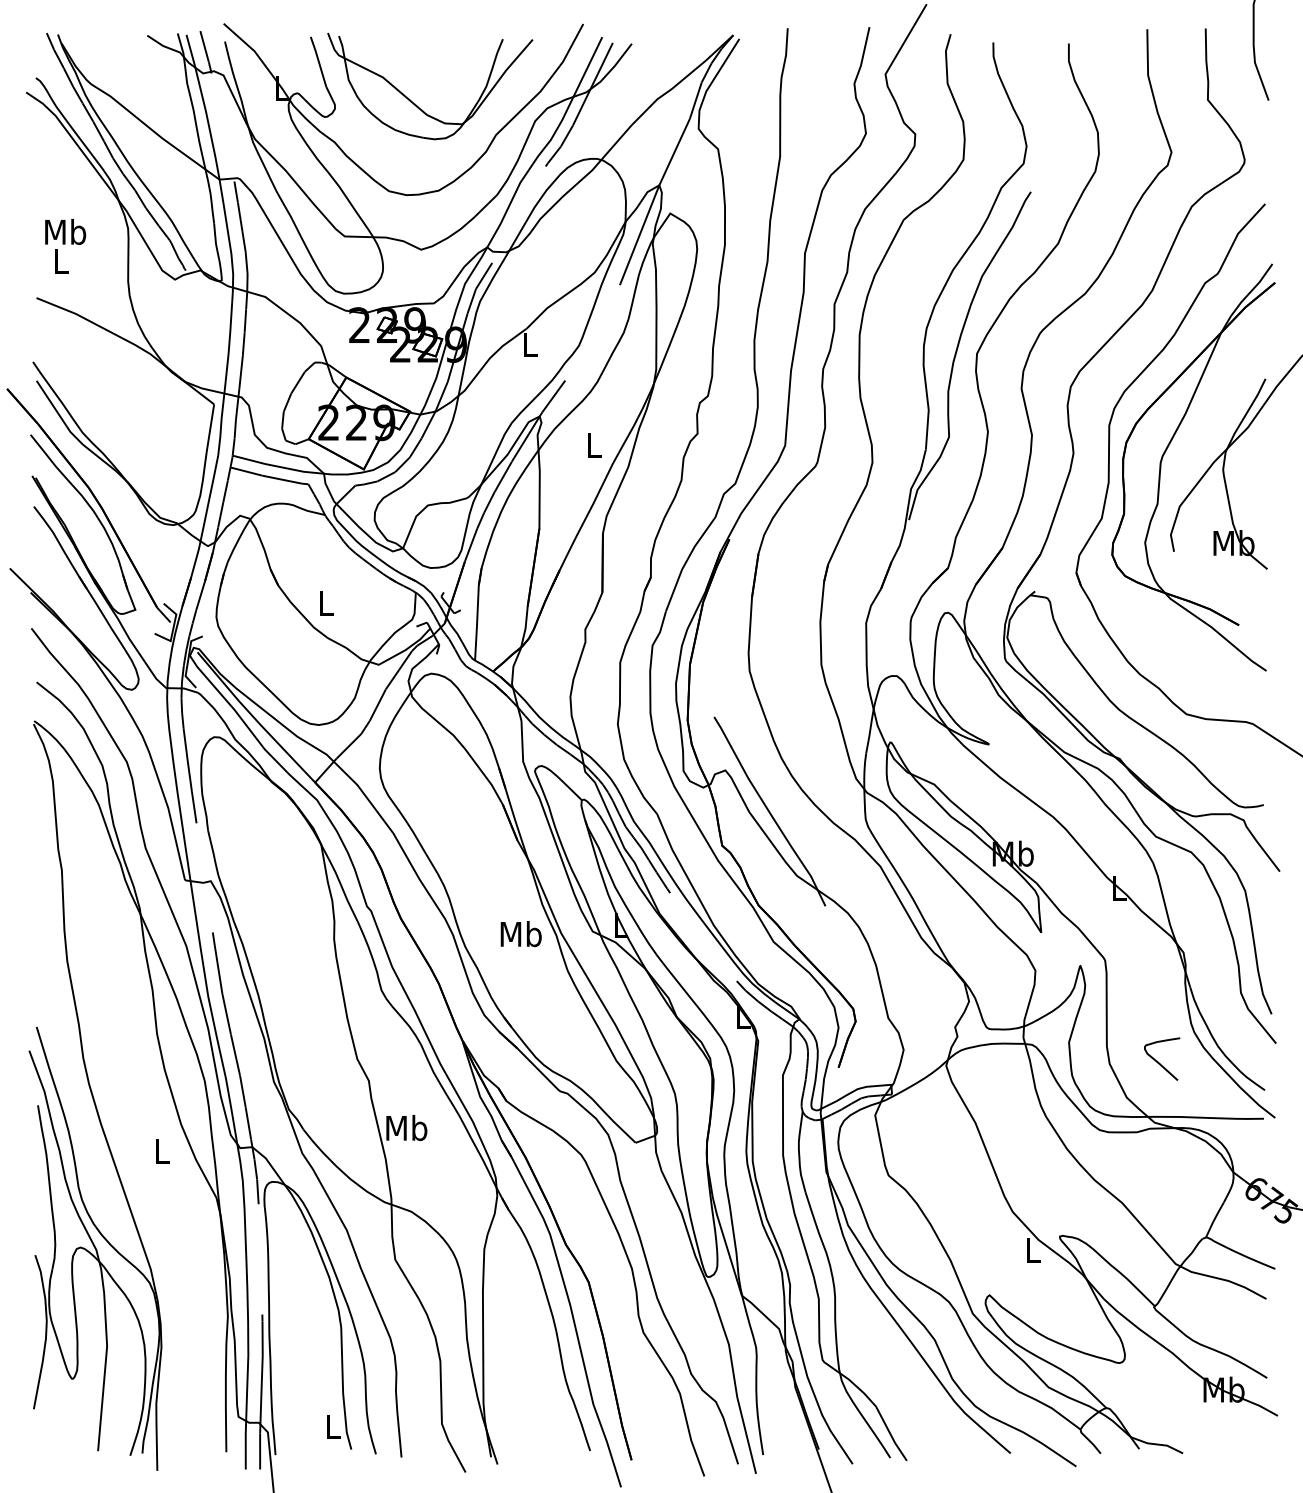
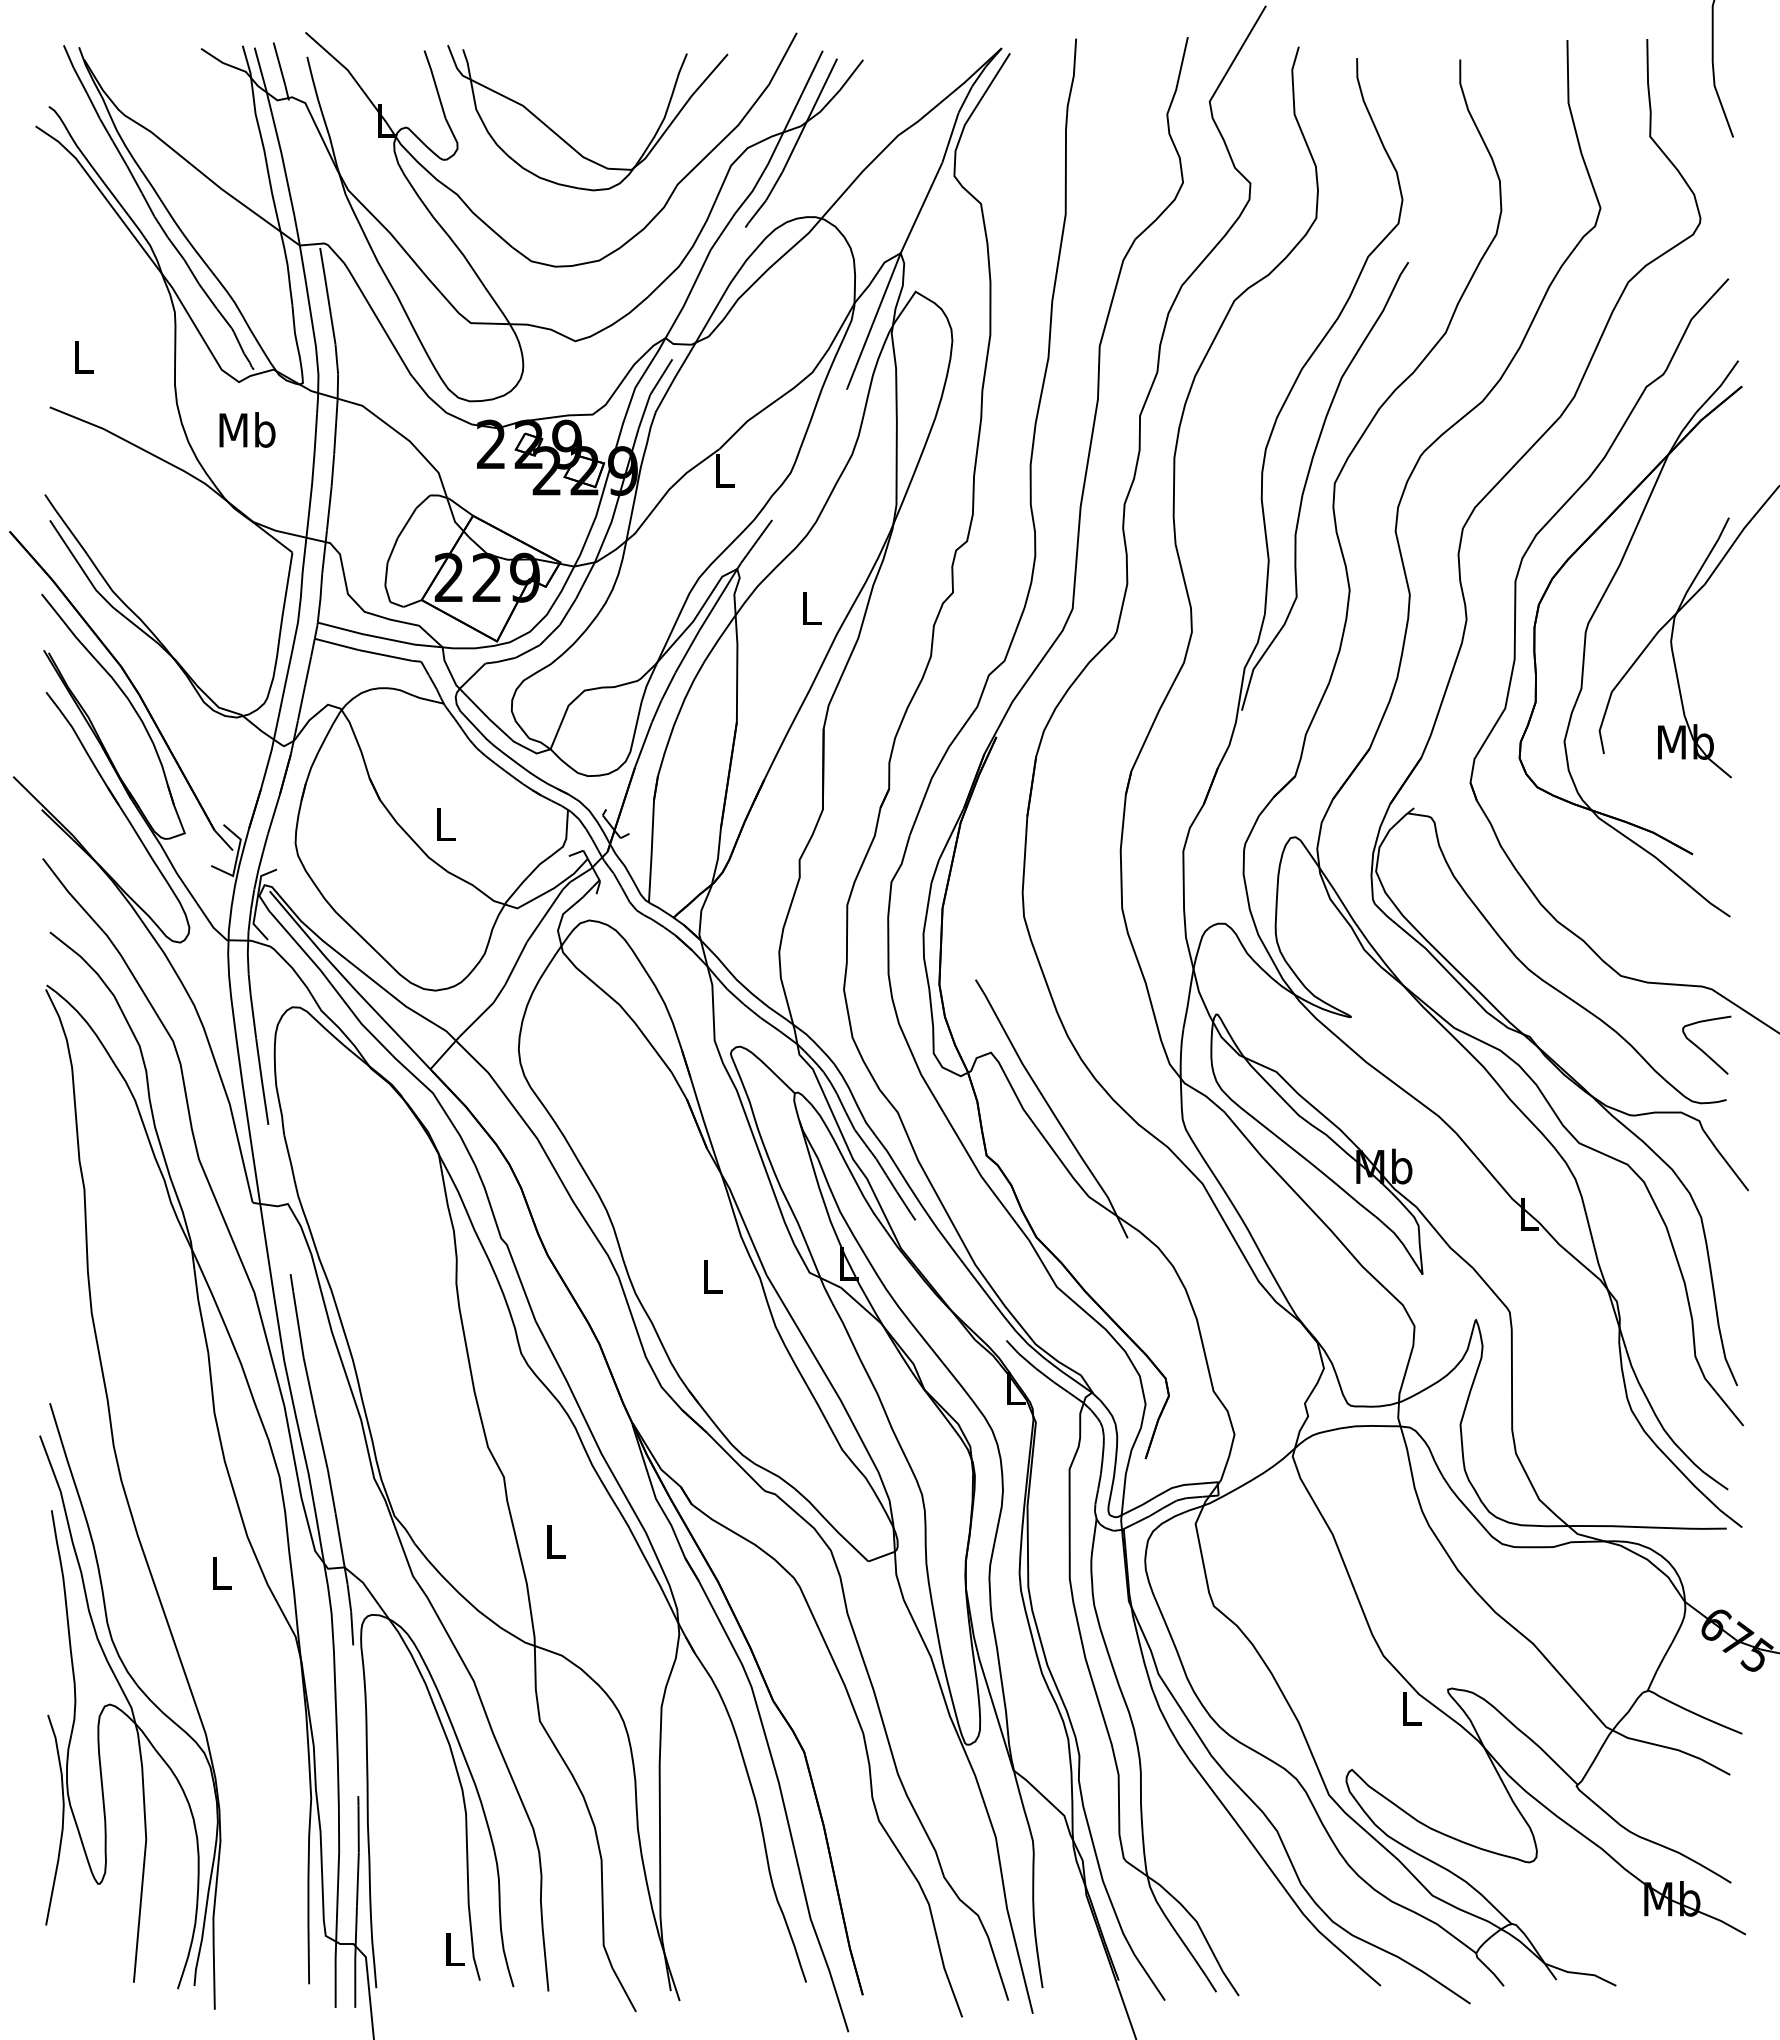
text: (65, 231) -> (247, 429), moved
text: (521, 934) -> (712, 1276), Mb -> L
curve: (1158, 1061) -> (1701, 1048), moved
text: (406, 1128) -> (555, 1541), Mb -> L

